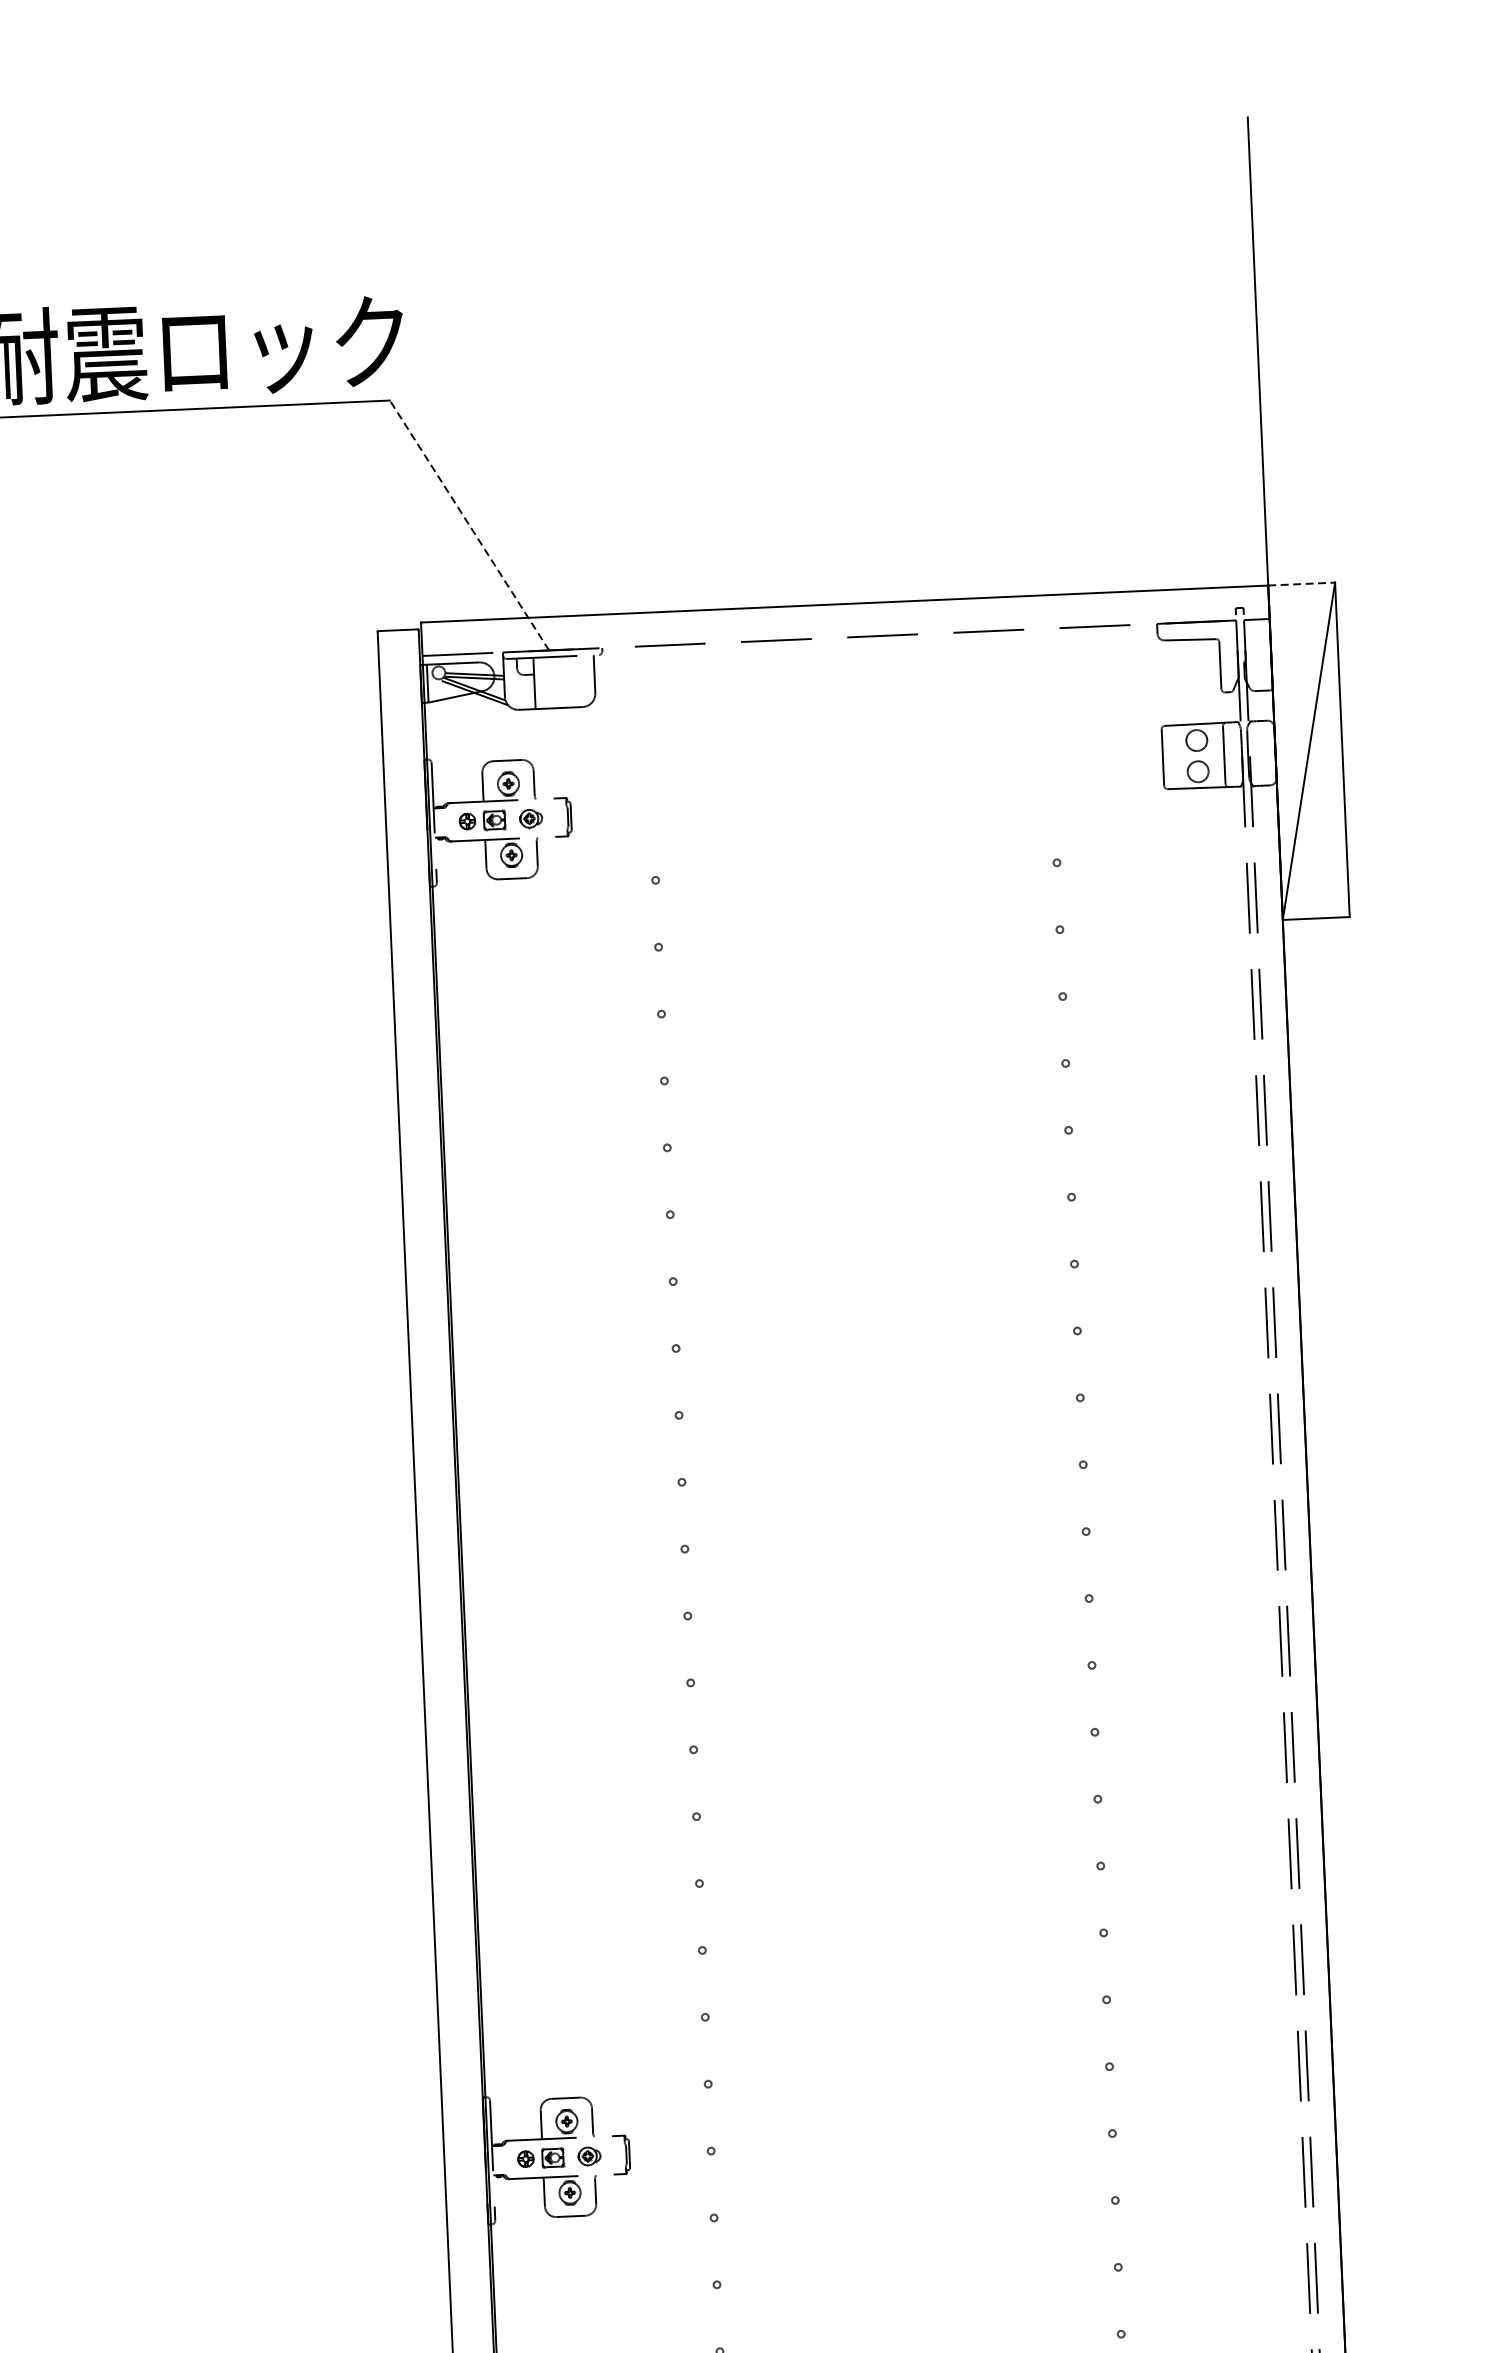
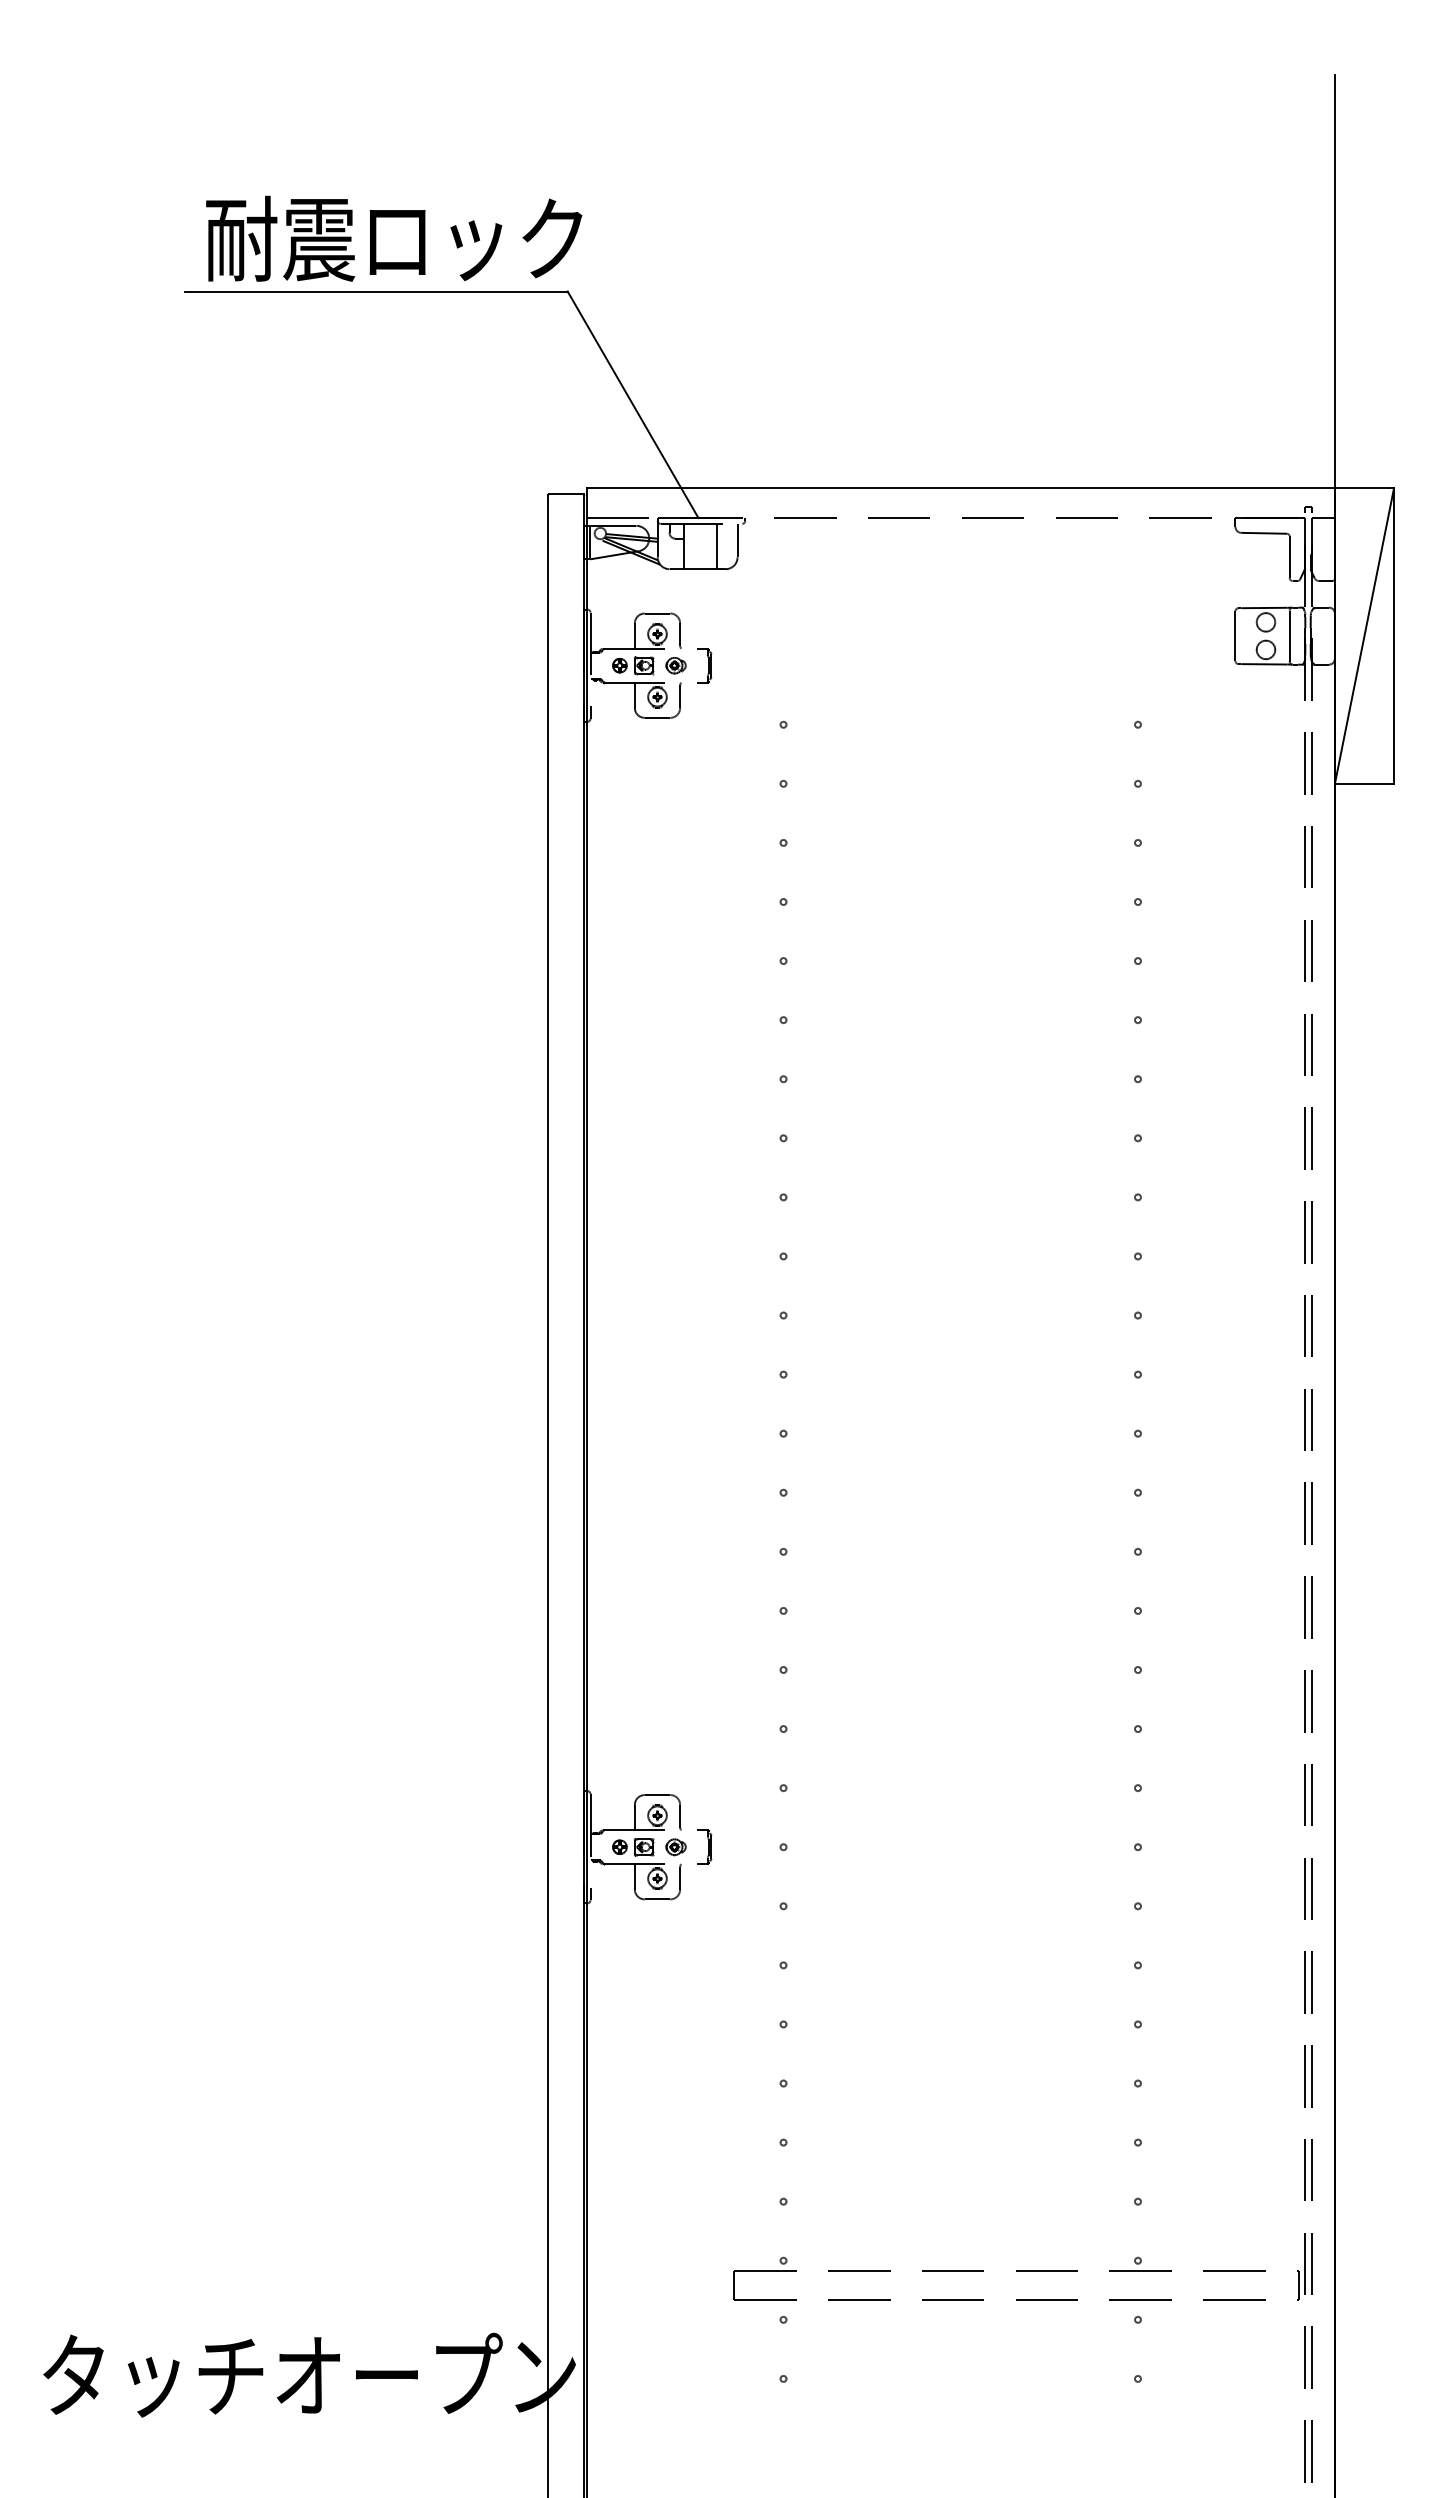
line: (469, 525) -> (633, 404), dashed -> solid
line: (1301, 584) -> (1364, 488), dashed -> solid
line: (570, 681) -> (716, 546), added

